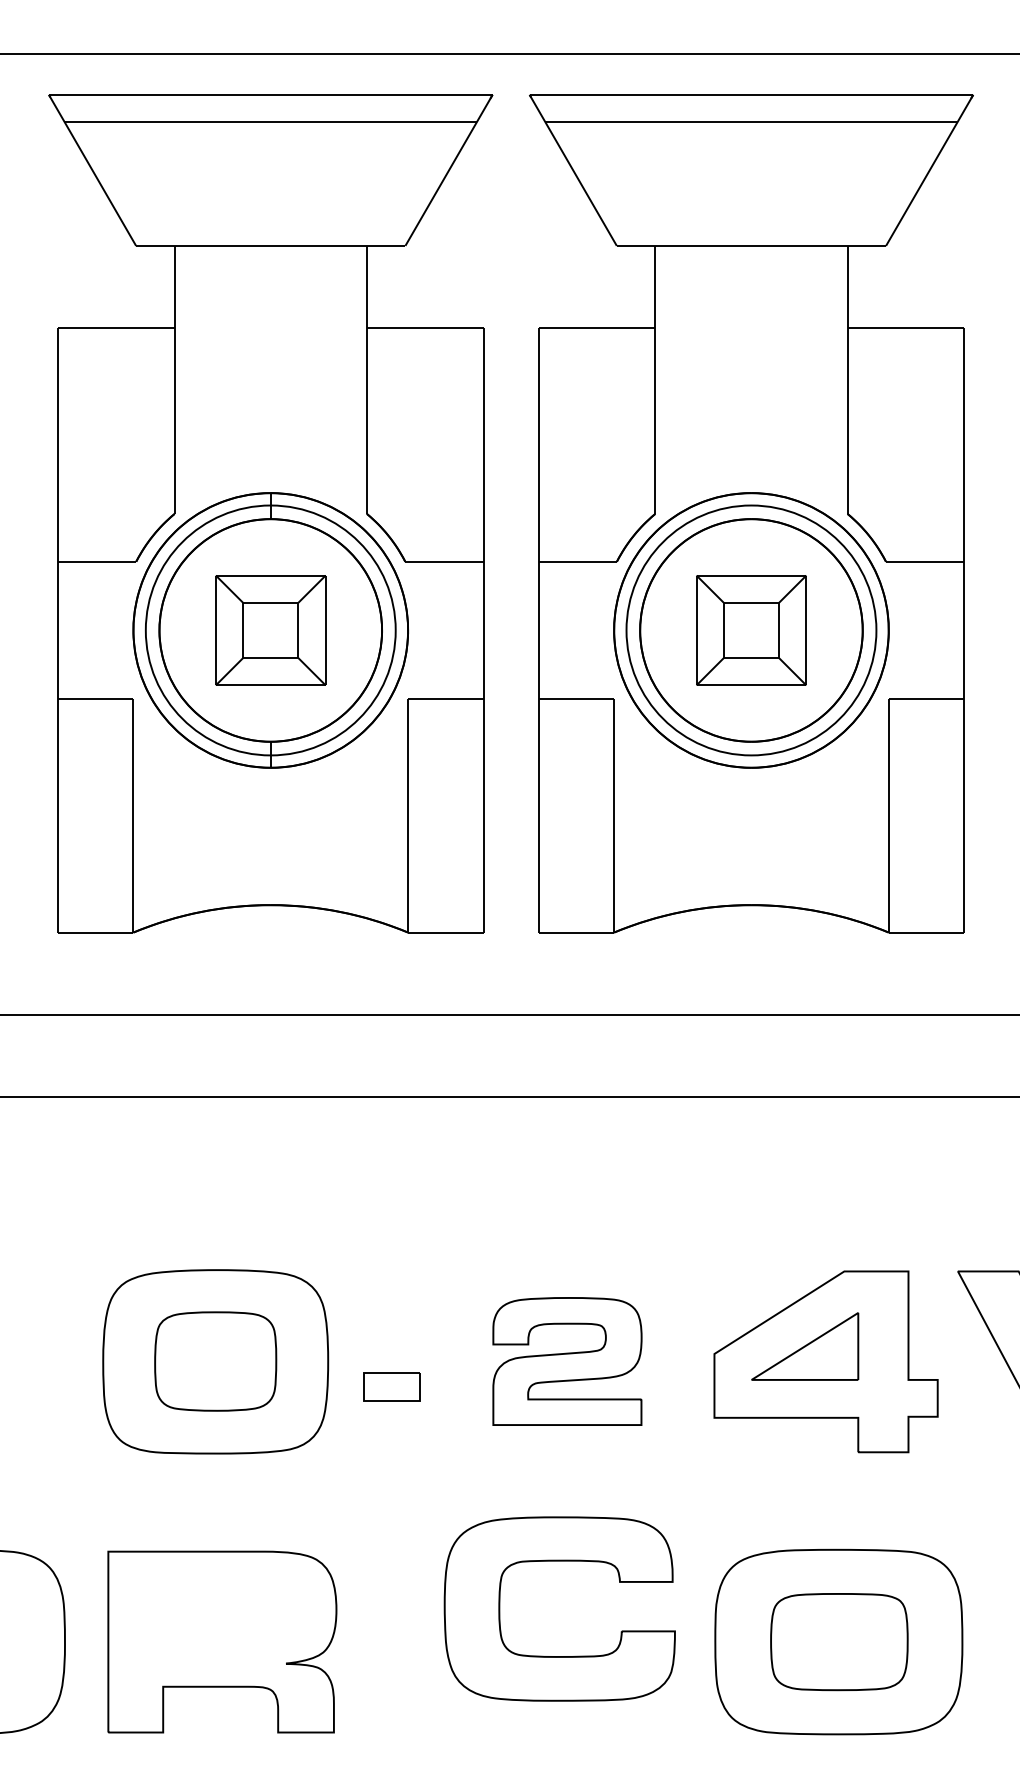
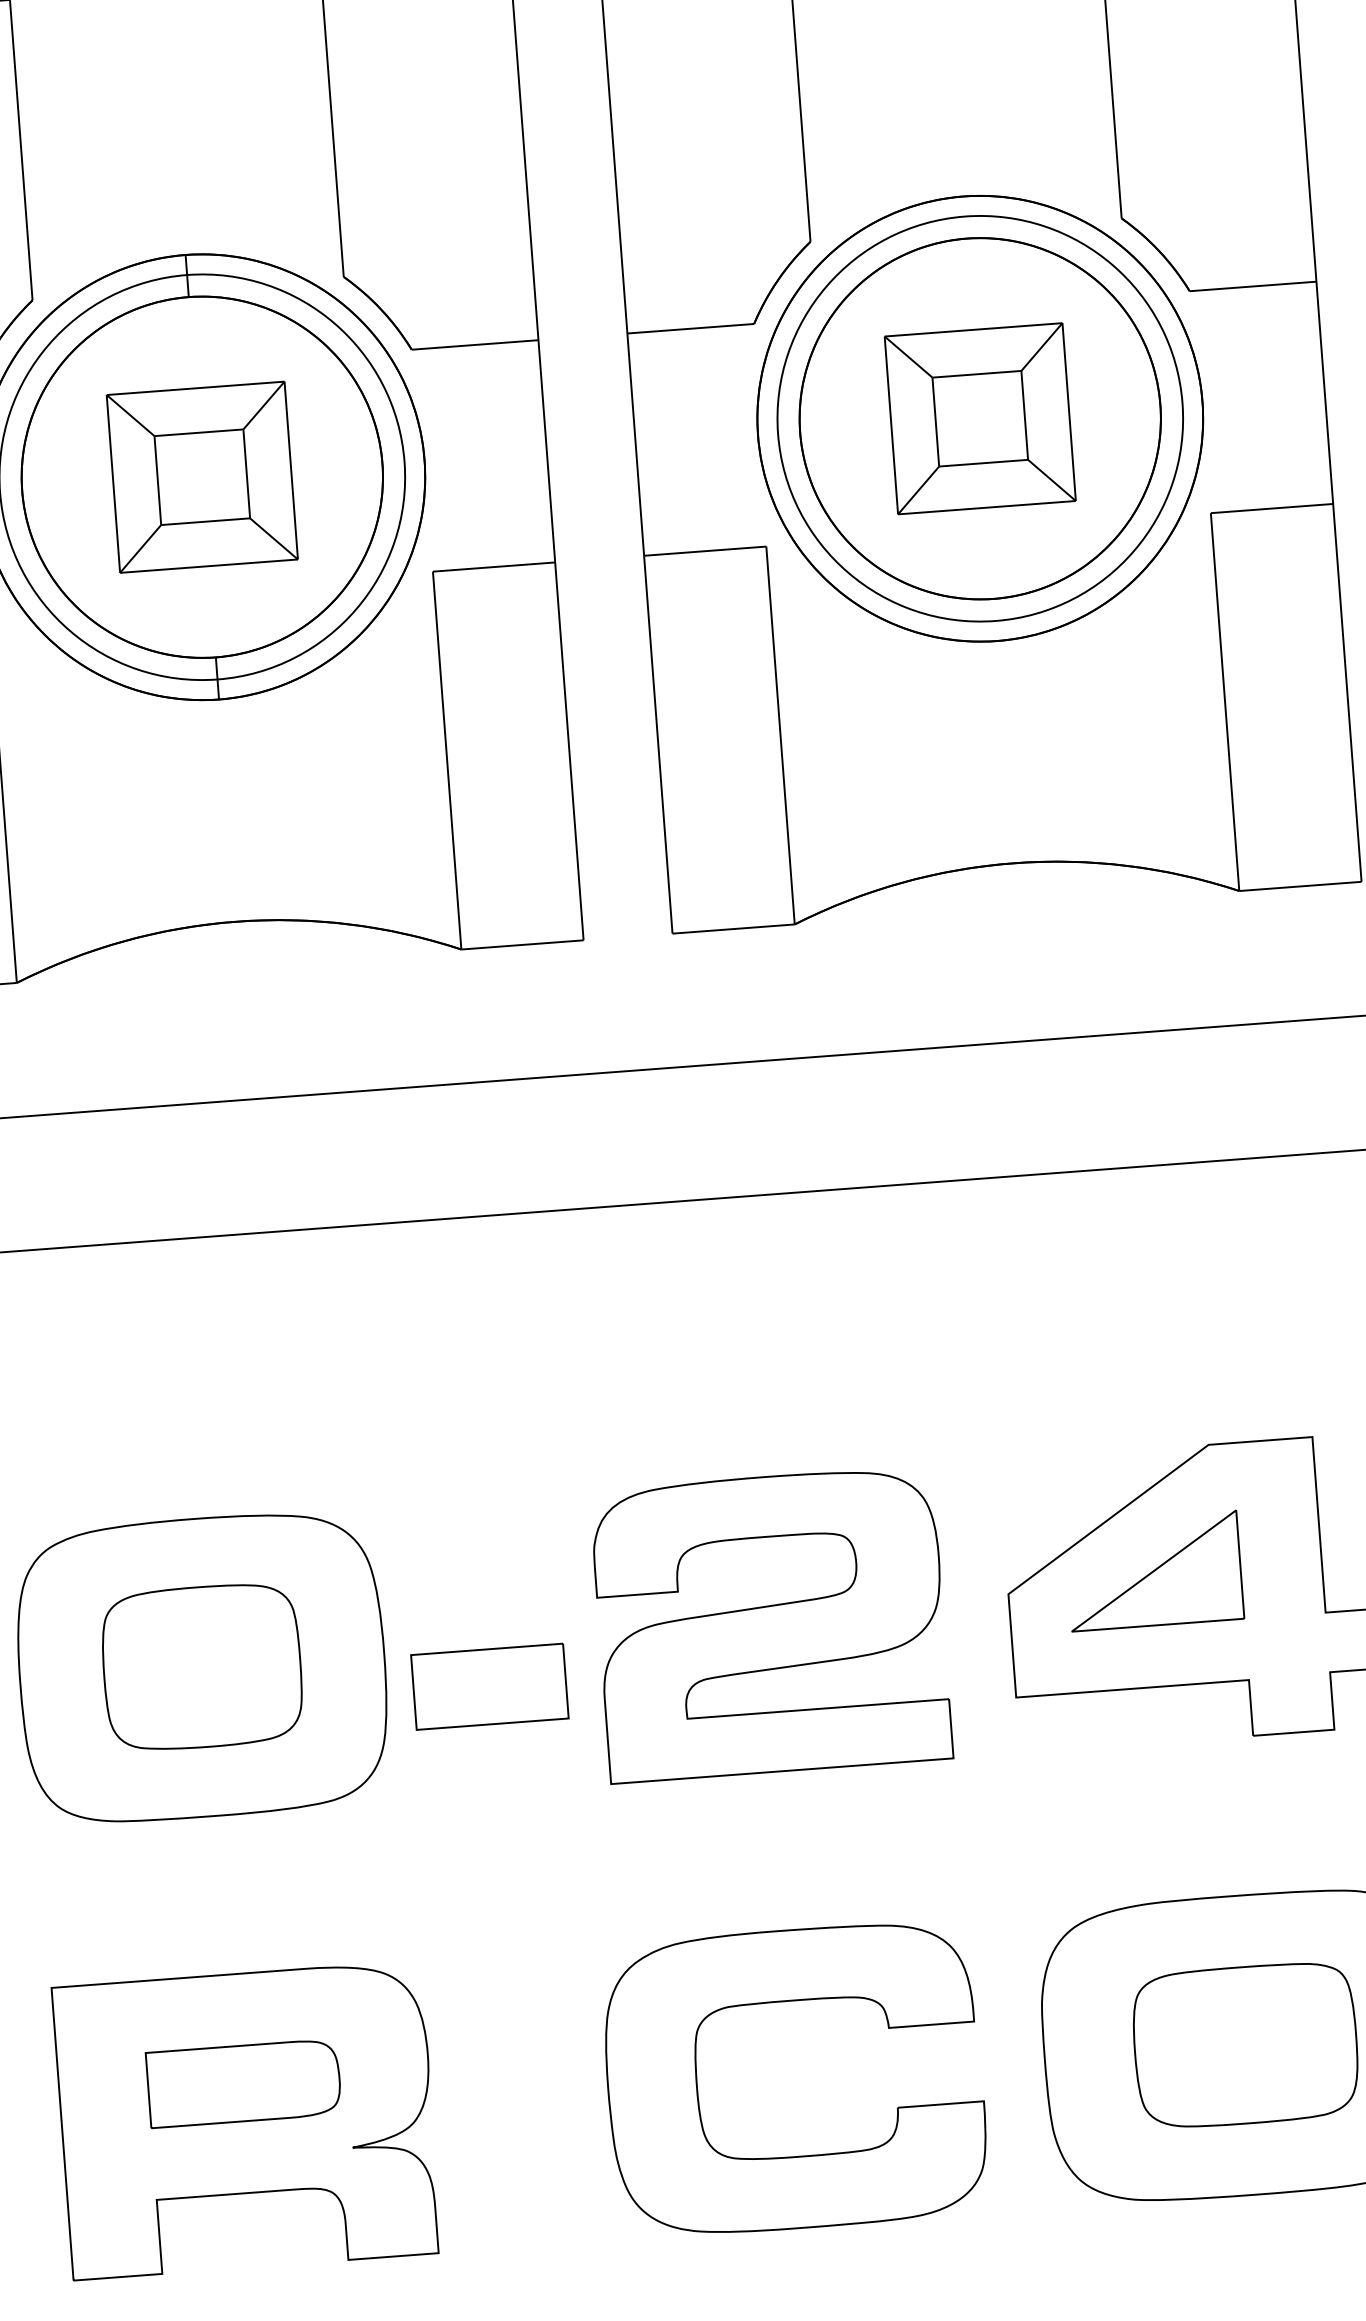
part: (567, 1361) -> (771, 1624), size x1.43
part: (391, 1386) -> (489, 1686), size x1.67
part: (559, 1561) -> (788, 2002), moved
part: (221, 1619) -> (242, 2083), added

